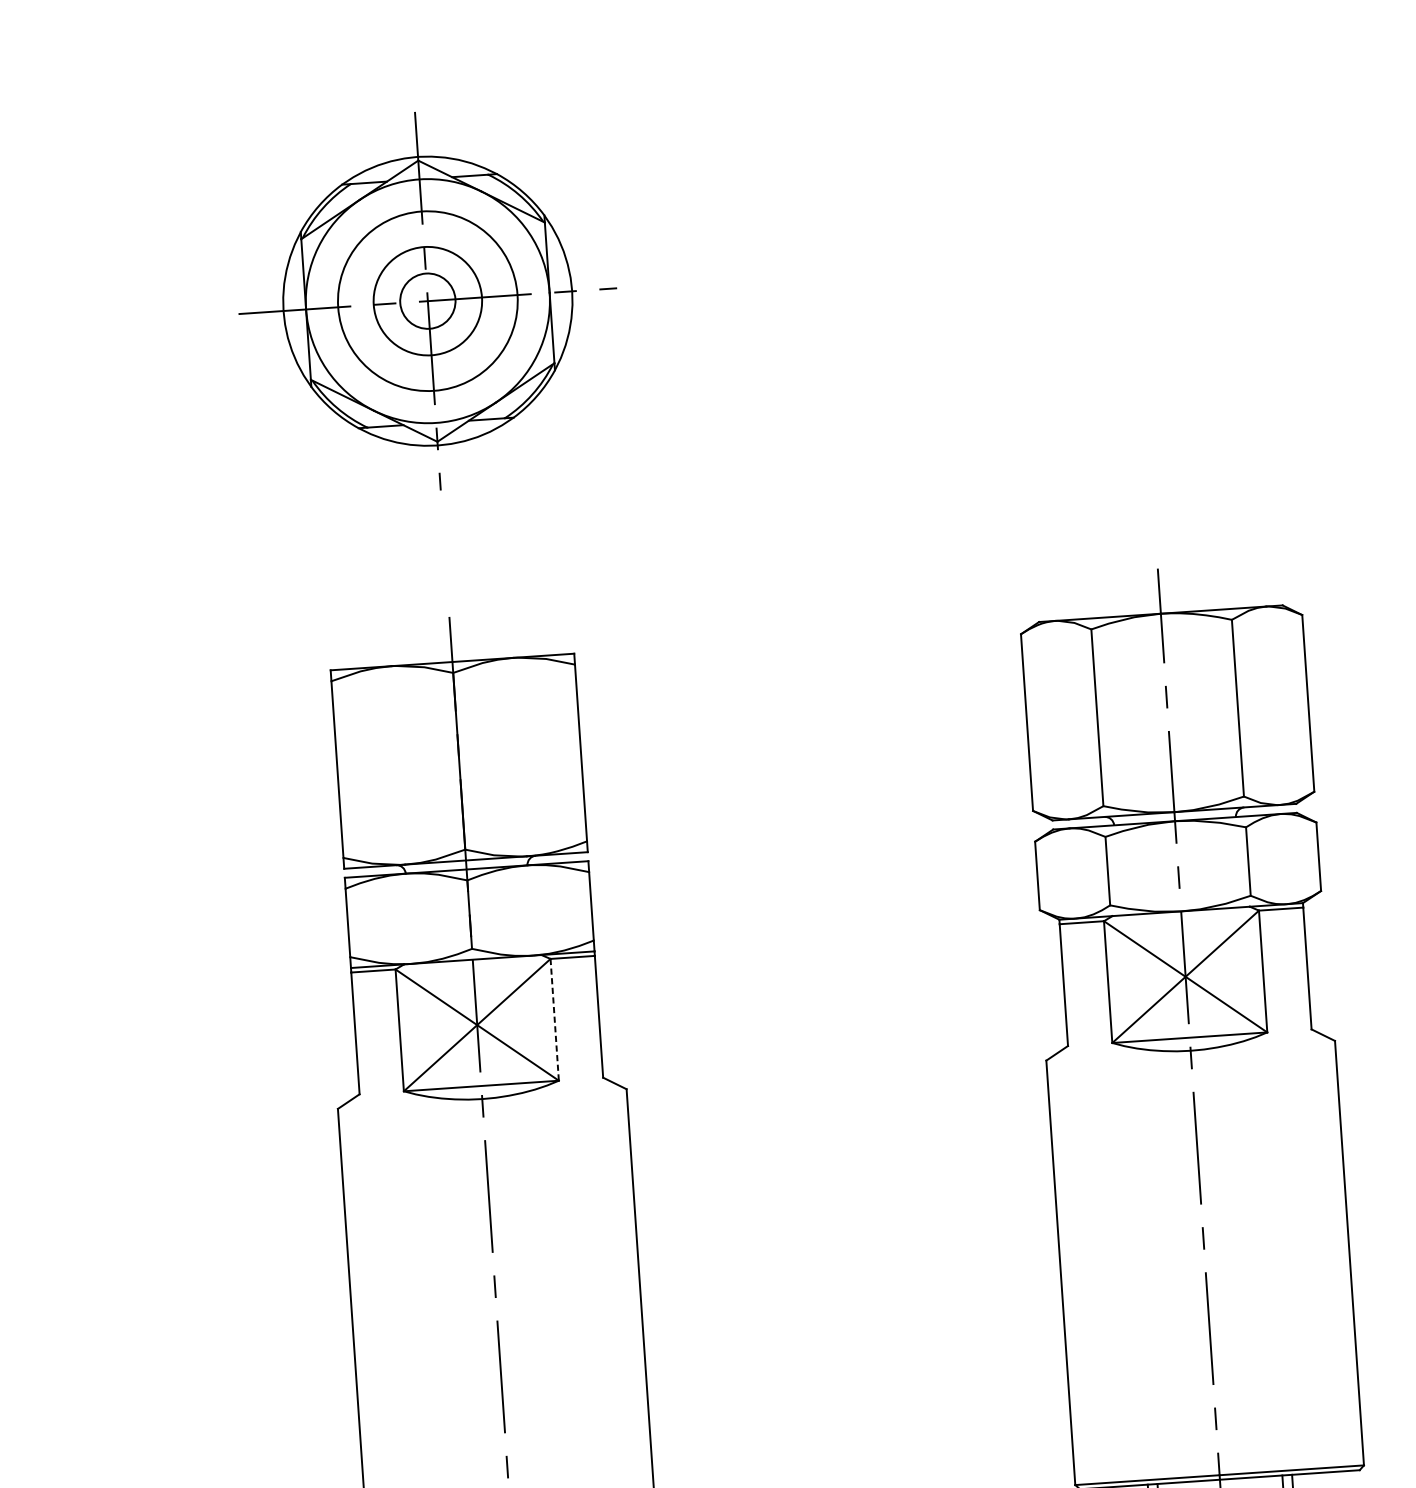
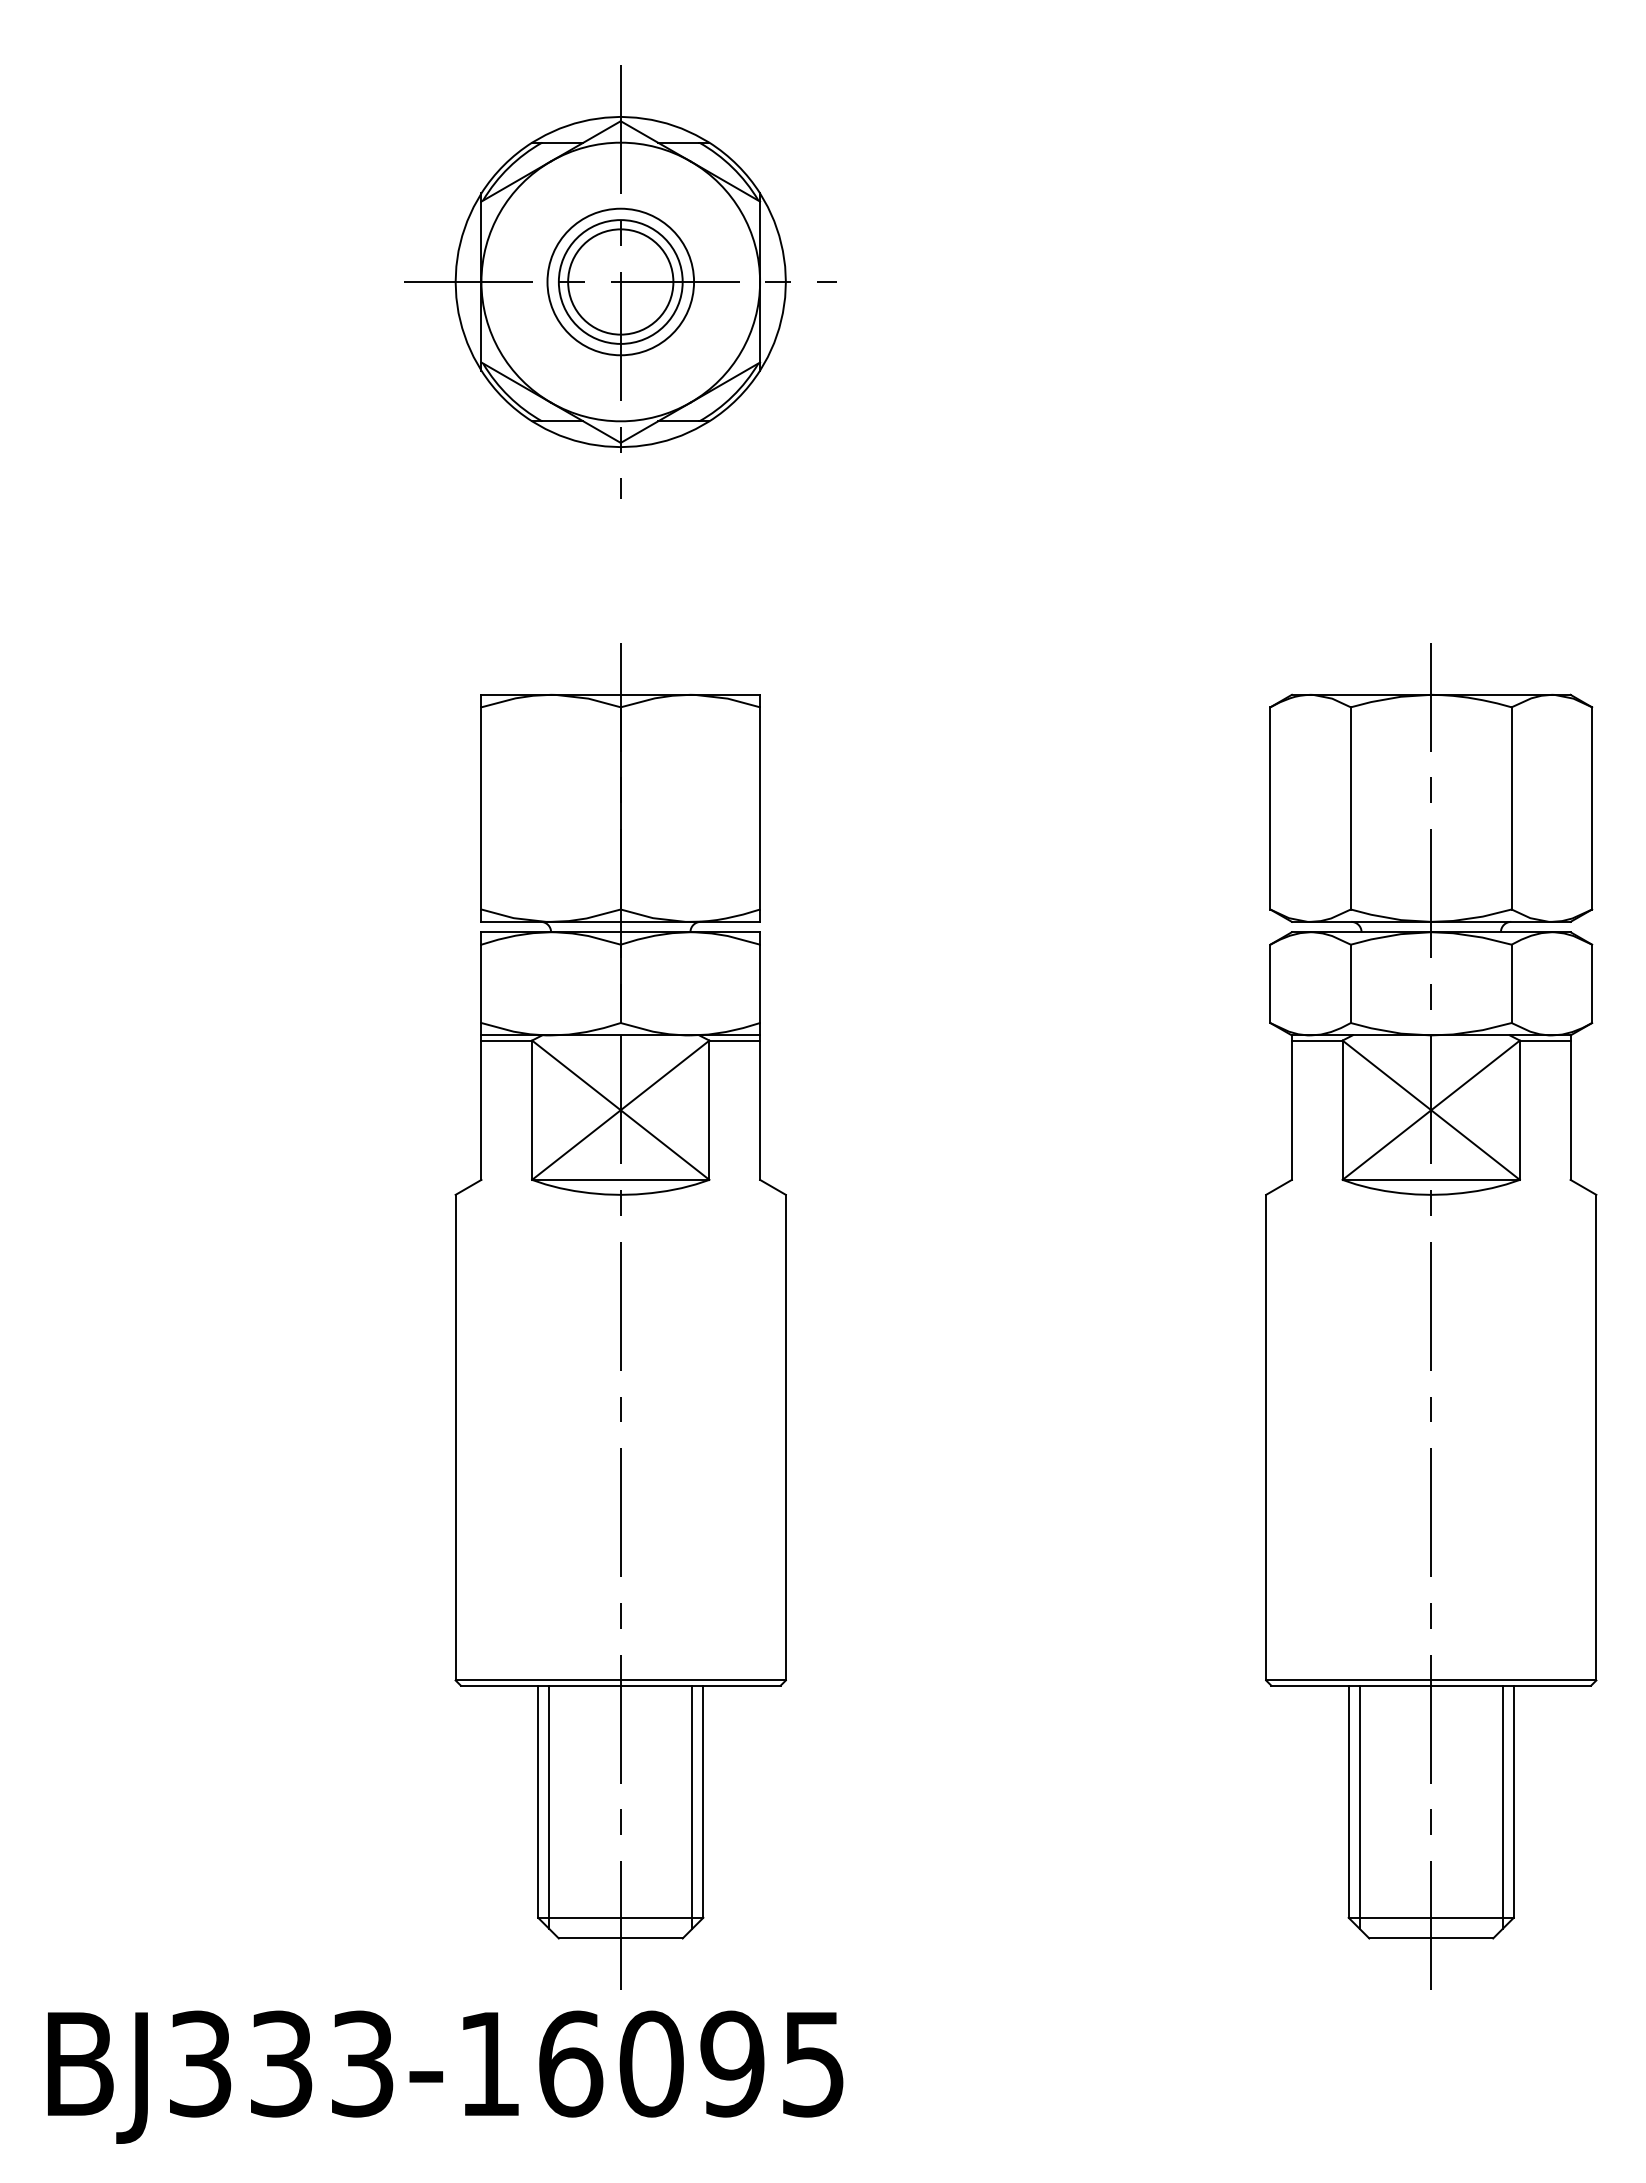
circle: (427, 300) -> (620, 281), size x0.71
circle: (427, 300) -> (620, 281), size x1.67
line: (554, 1020) -> (709, 1110), dashed -> solid

